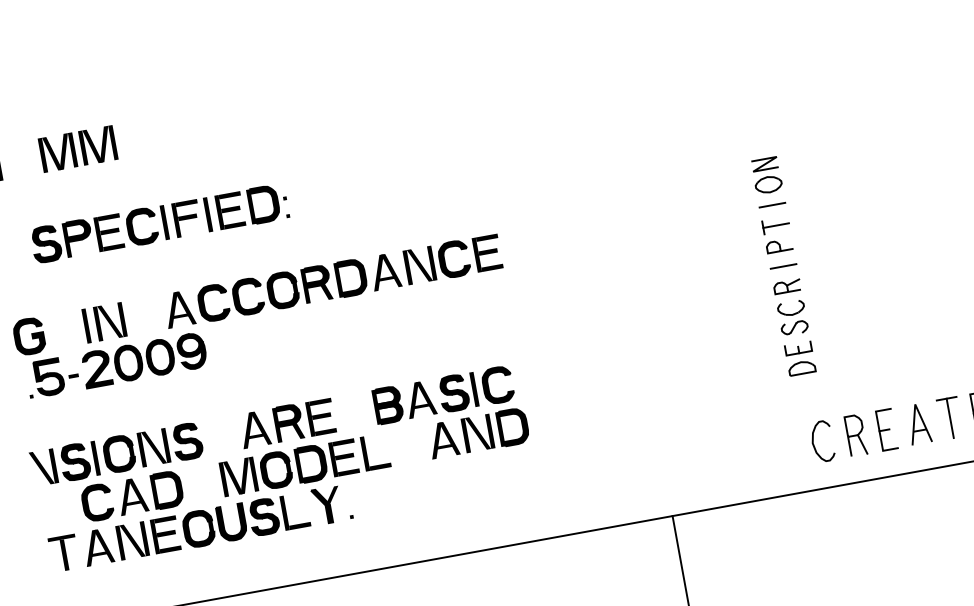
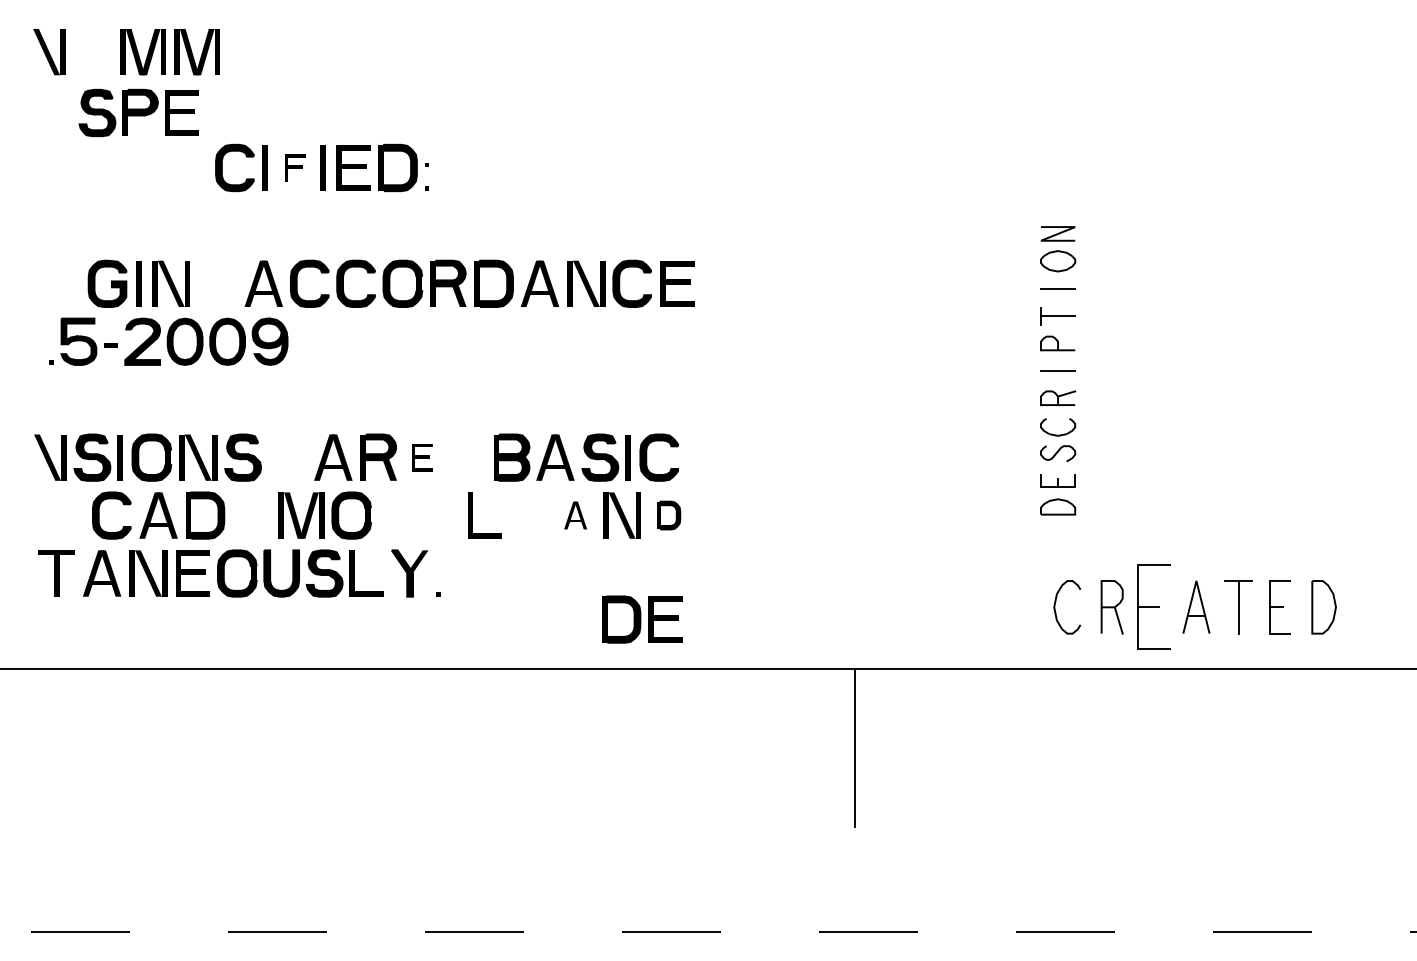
part: (187, 218) -> (295, 167), size x0.6
part: (76, 238) -> (138, 112), moved
part: (29, 336) -> (107, 283), moved
part: (321, 417) -> (422, 457), size x0.6
part: (512, 427) -> (668, 515), size x0.6
part: (886, 430) -> (1153, 607), size x1.6
part: (443, 439) -> (575, 515), size x0.6
part: (326, 460) -> (642, 619), moved

